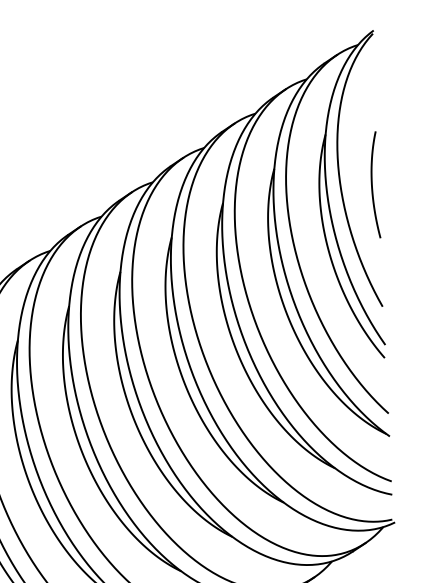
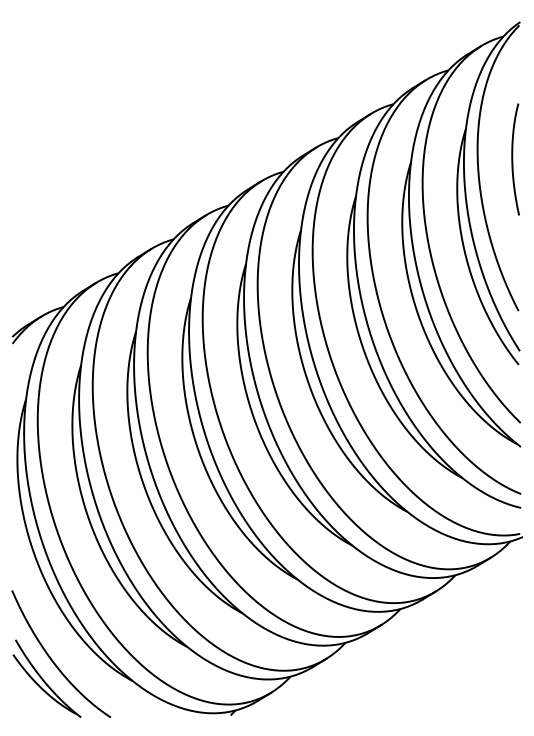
curve: (373, 184) -> (513, 159), moved

